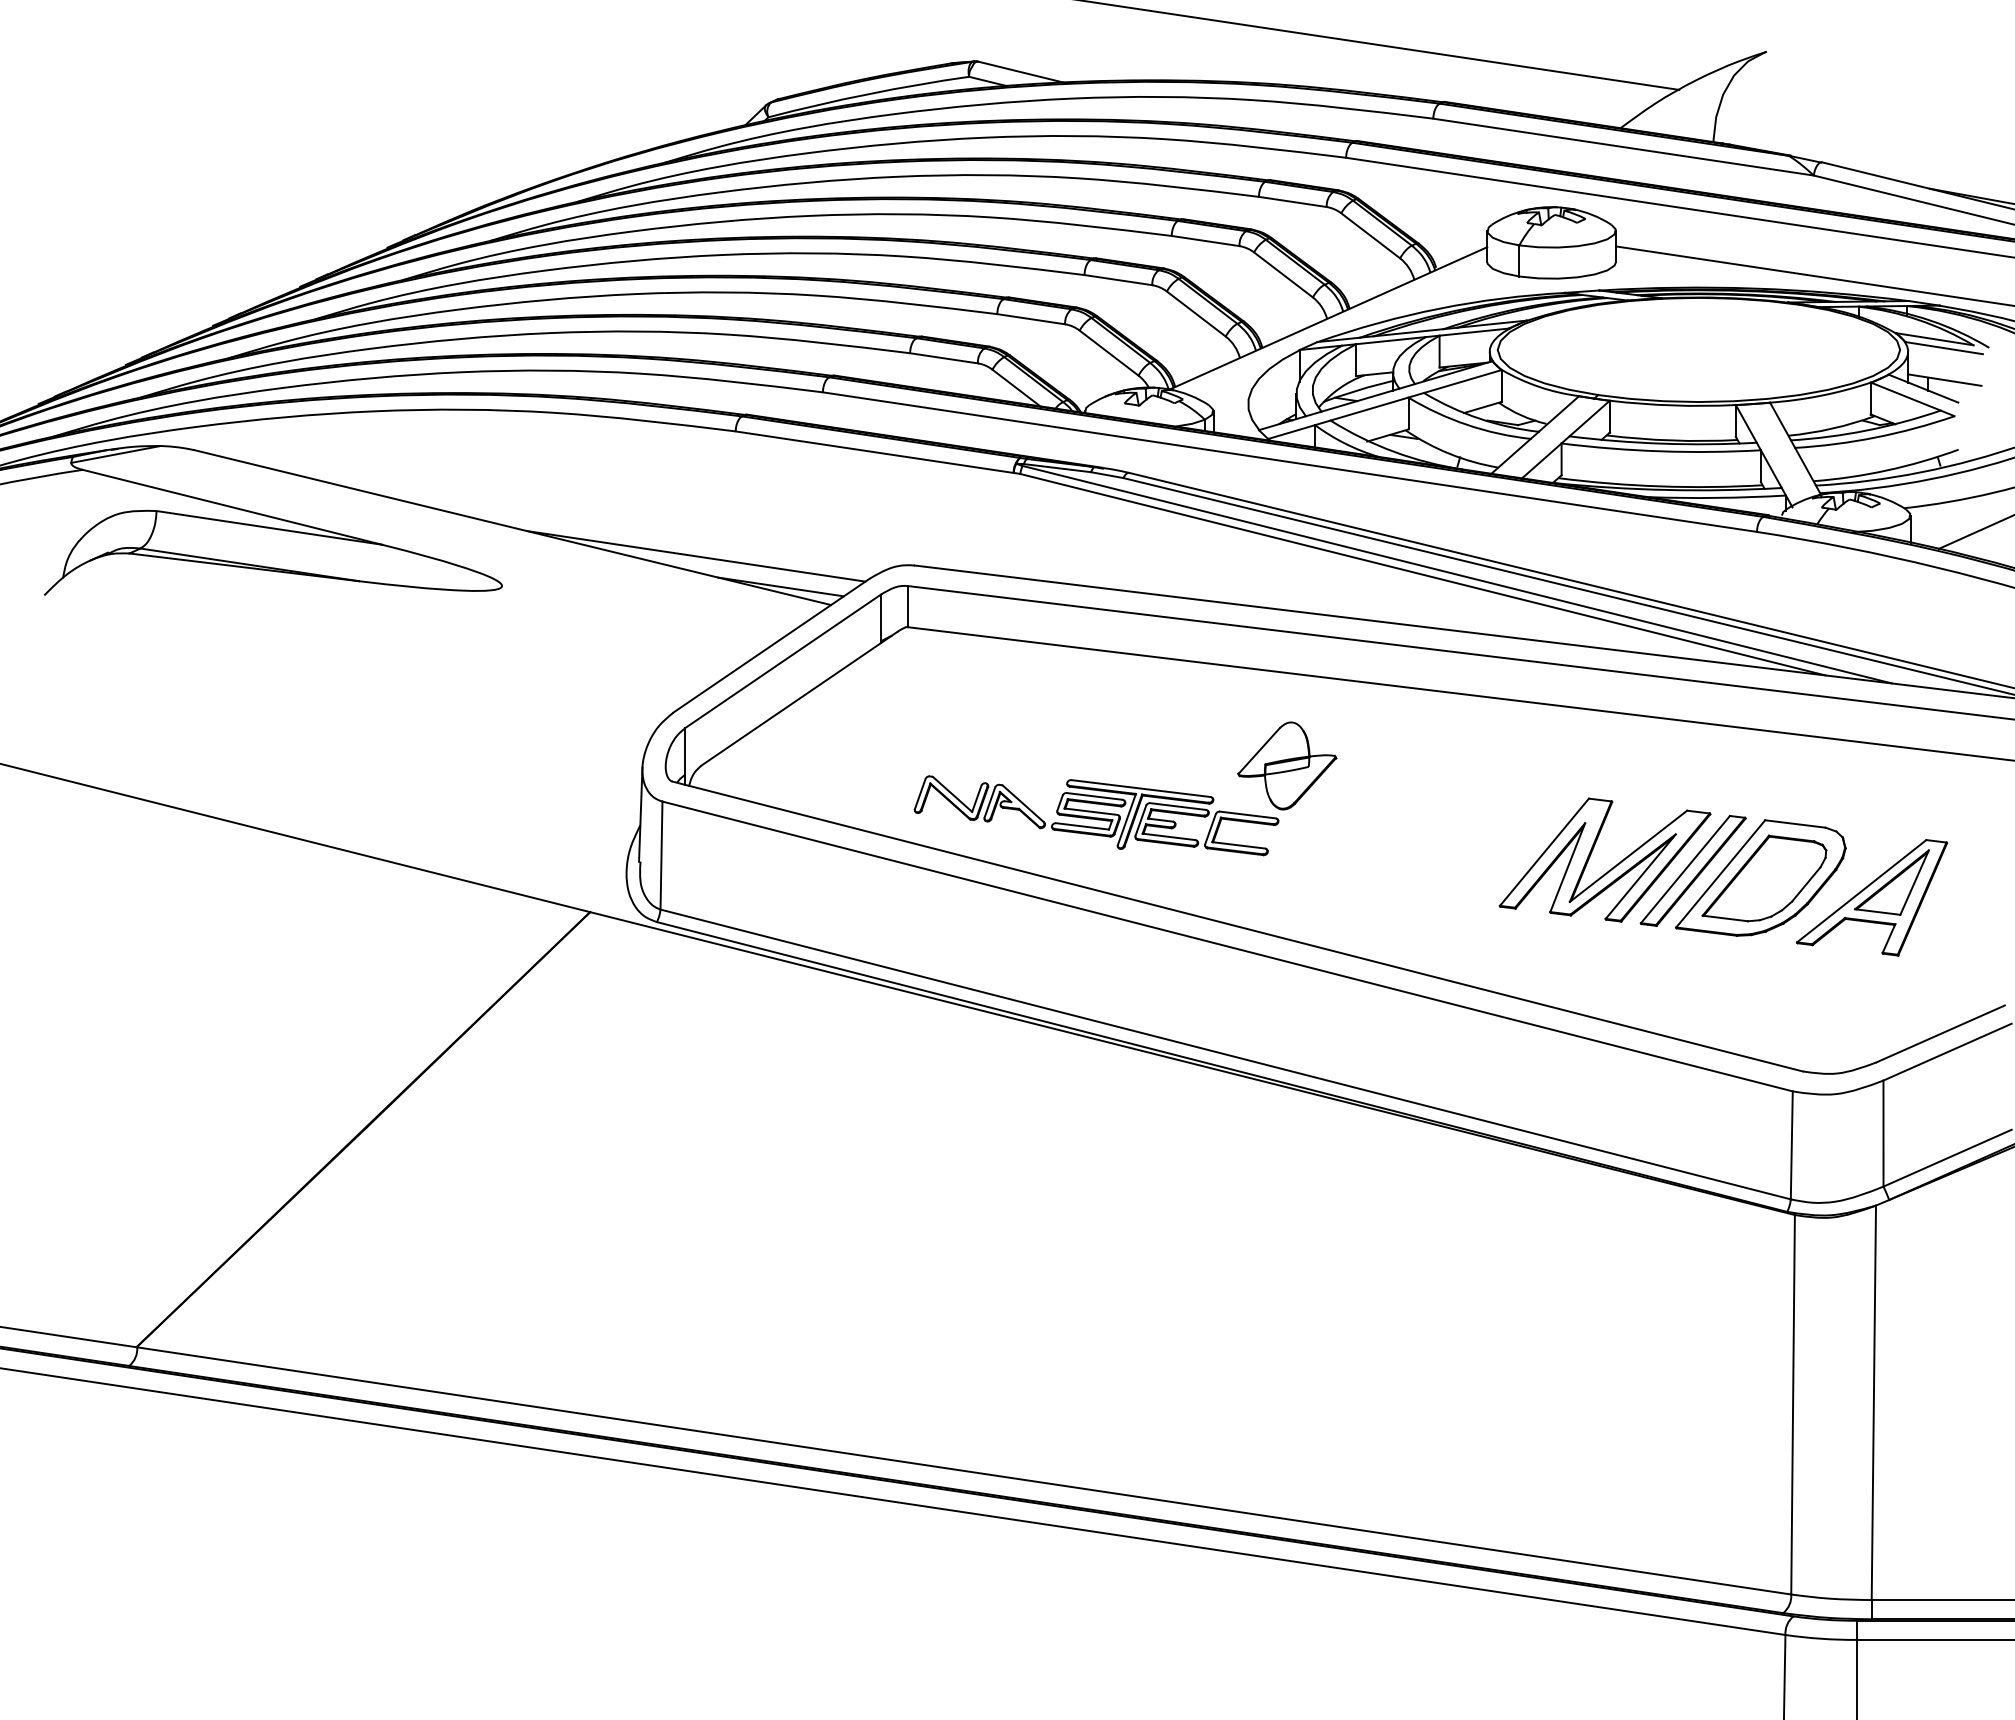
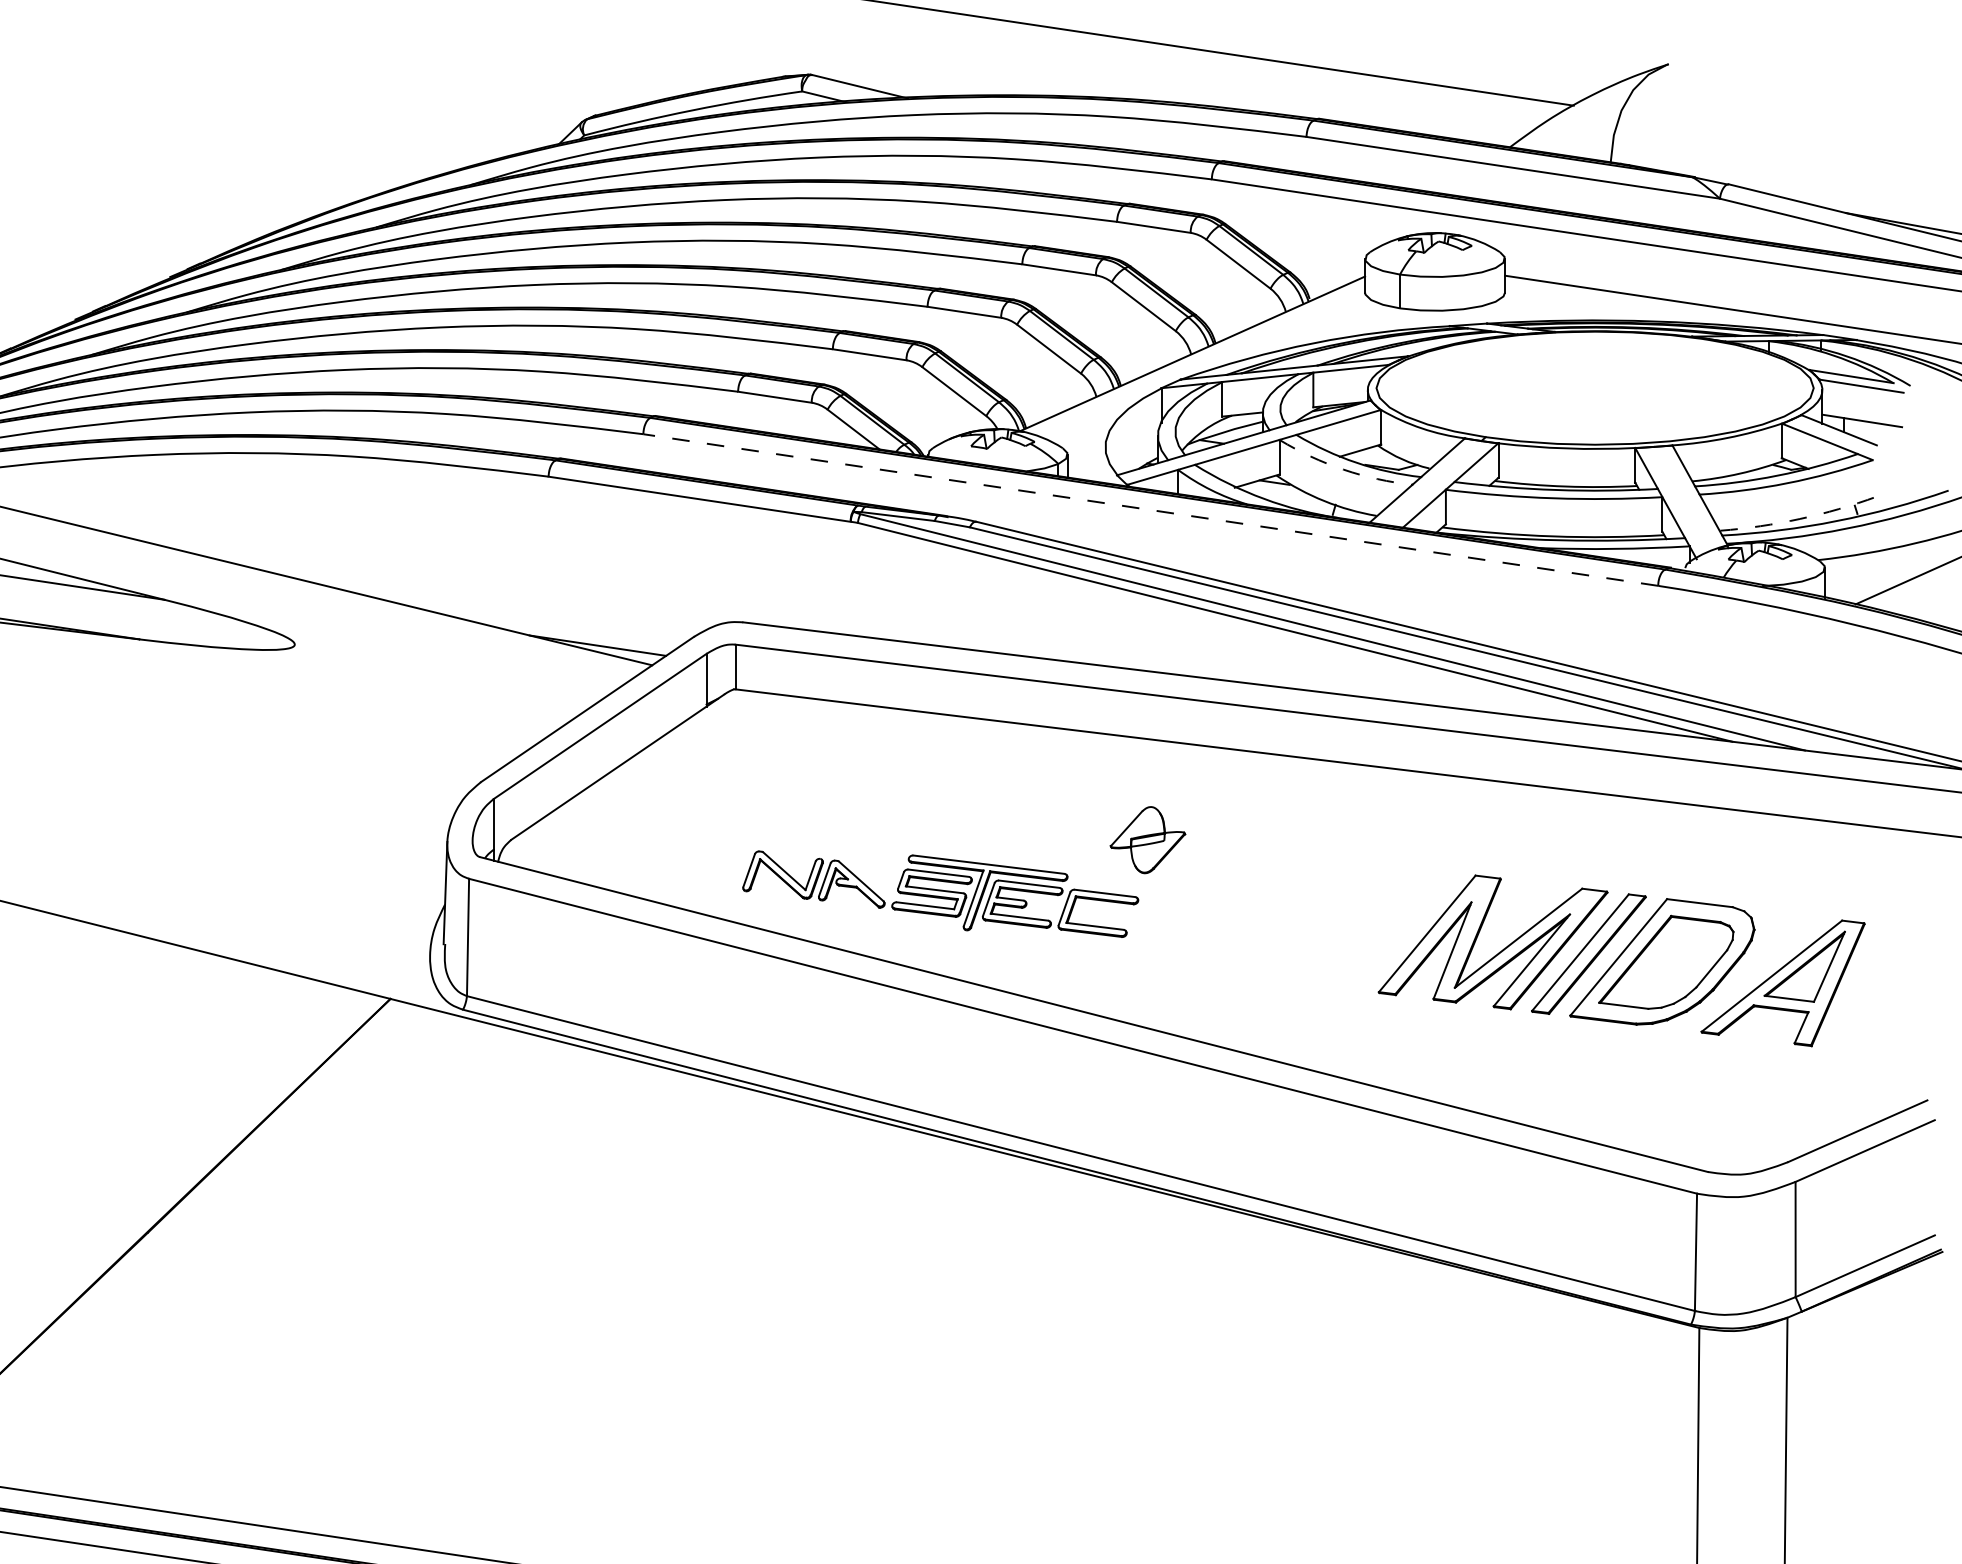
arc: (1467, 424) -> (1343, 469), solid -> dashed
line: (1289, 462) -> (1150, 510), solid -> dashed
arc: (1887, 470) -> (1799, 519), solid -> dashed
line: (695, 556) -> (504, 612), removed
part: (1287, 765) -> (1148, 839), size x0.7

